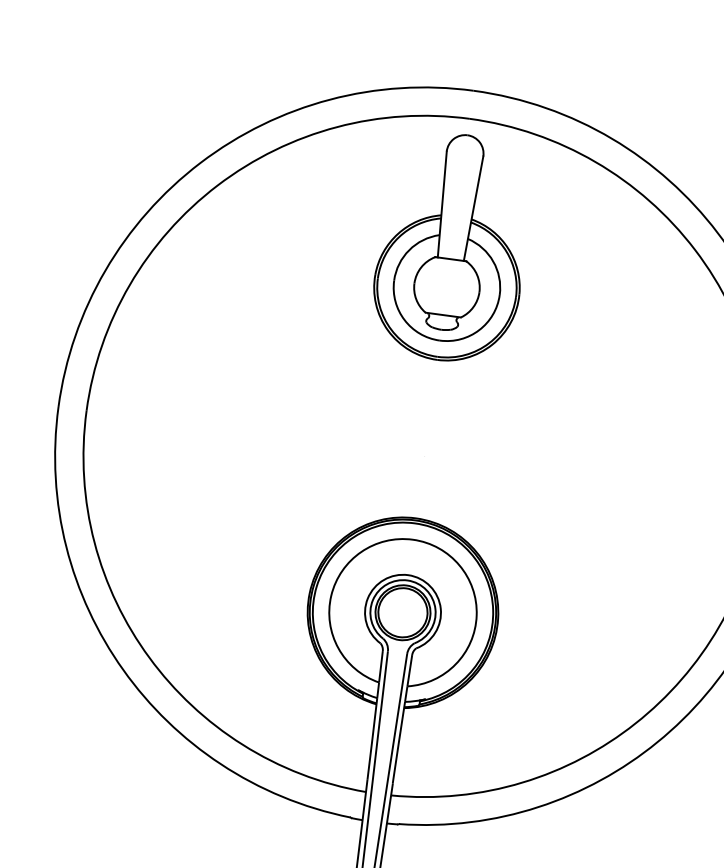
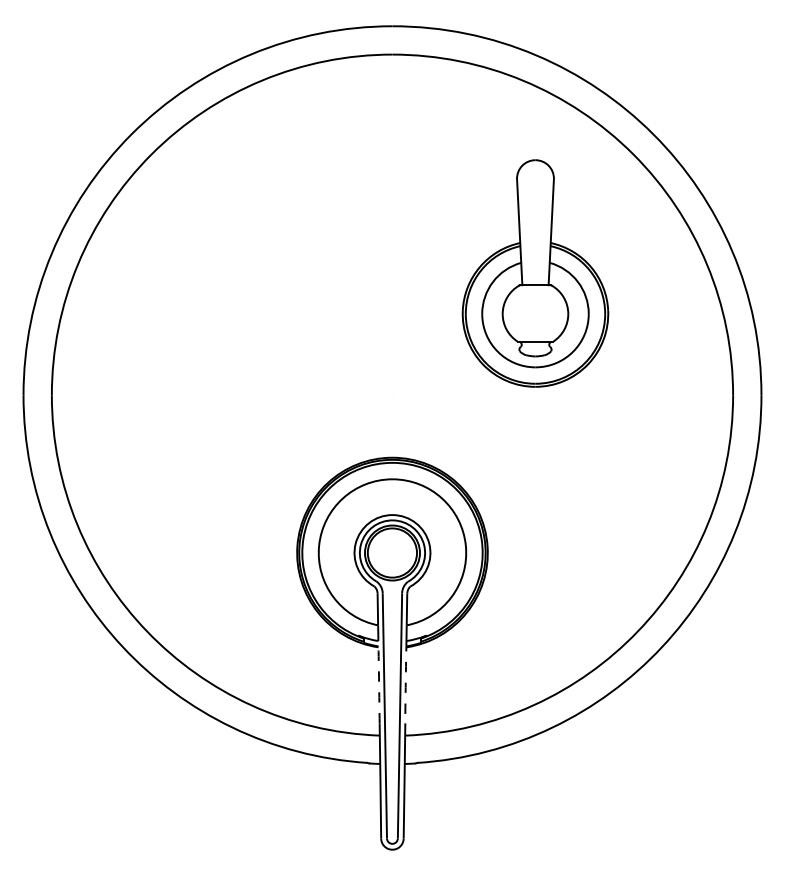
part: (452, 247) -> (535, 273), moved
arc: (372, 739) -> (379, 682), solid -> dashed
arc: (398, 742) -> (405, 682), solid -> dashed

